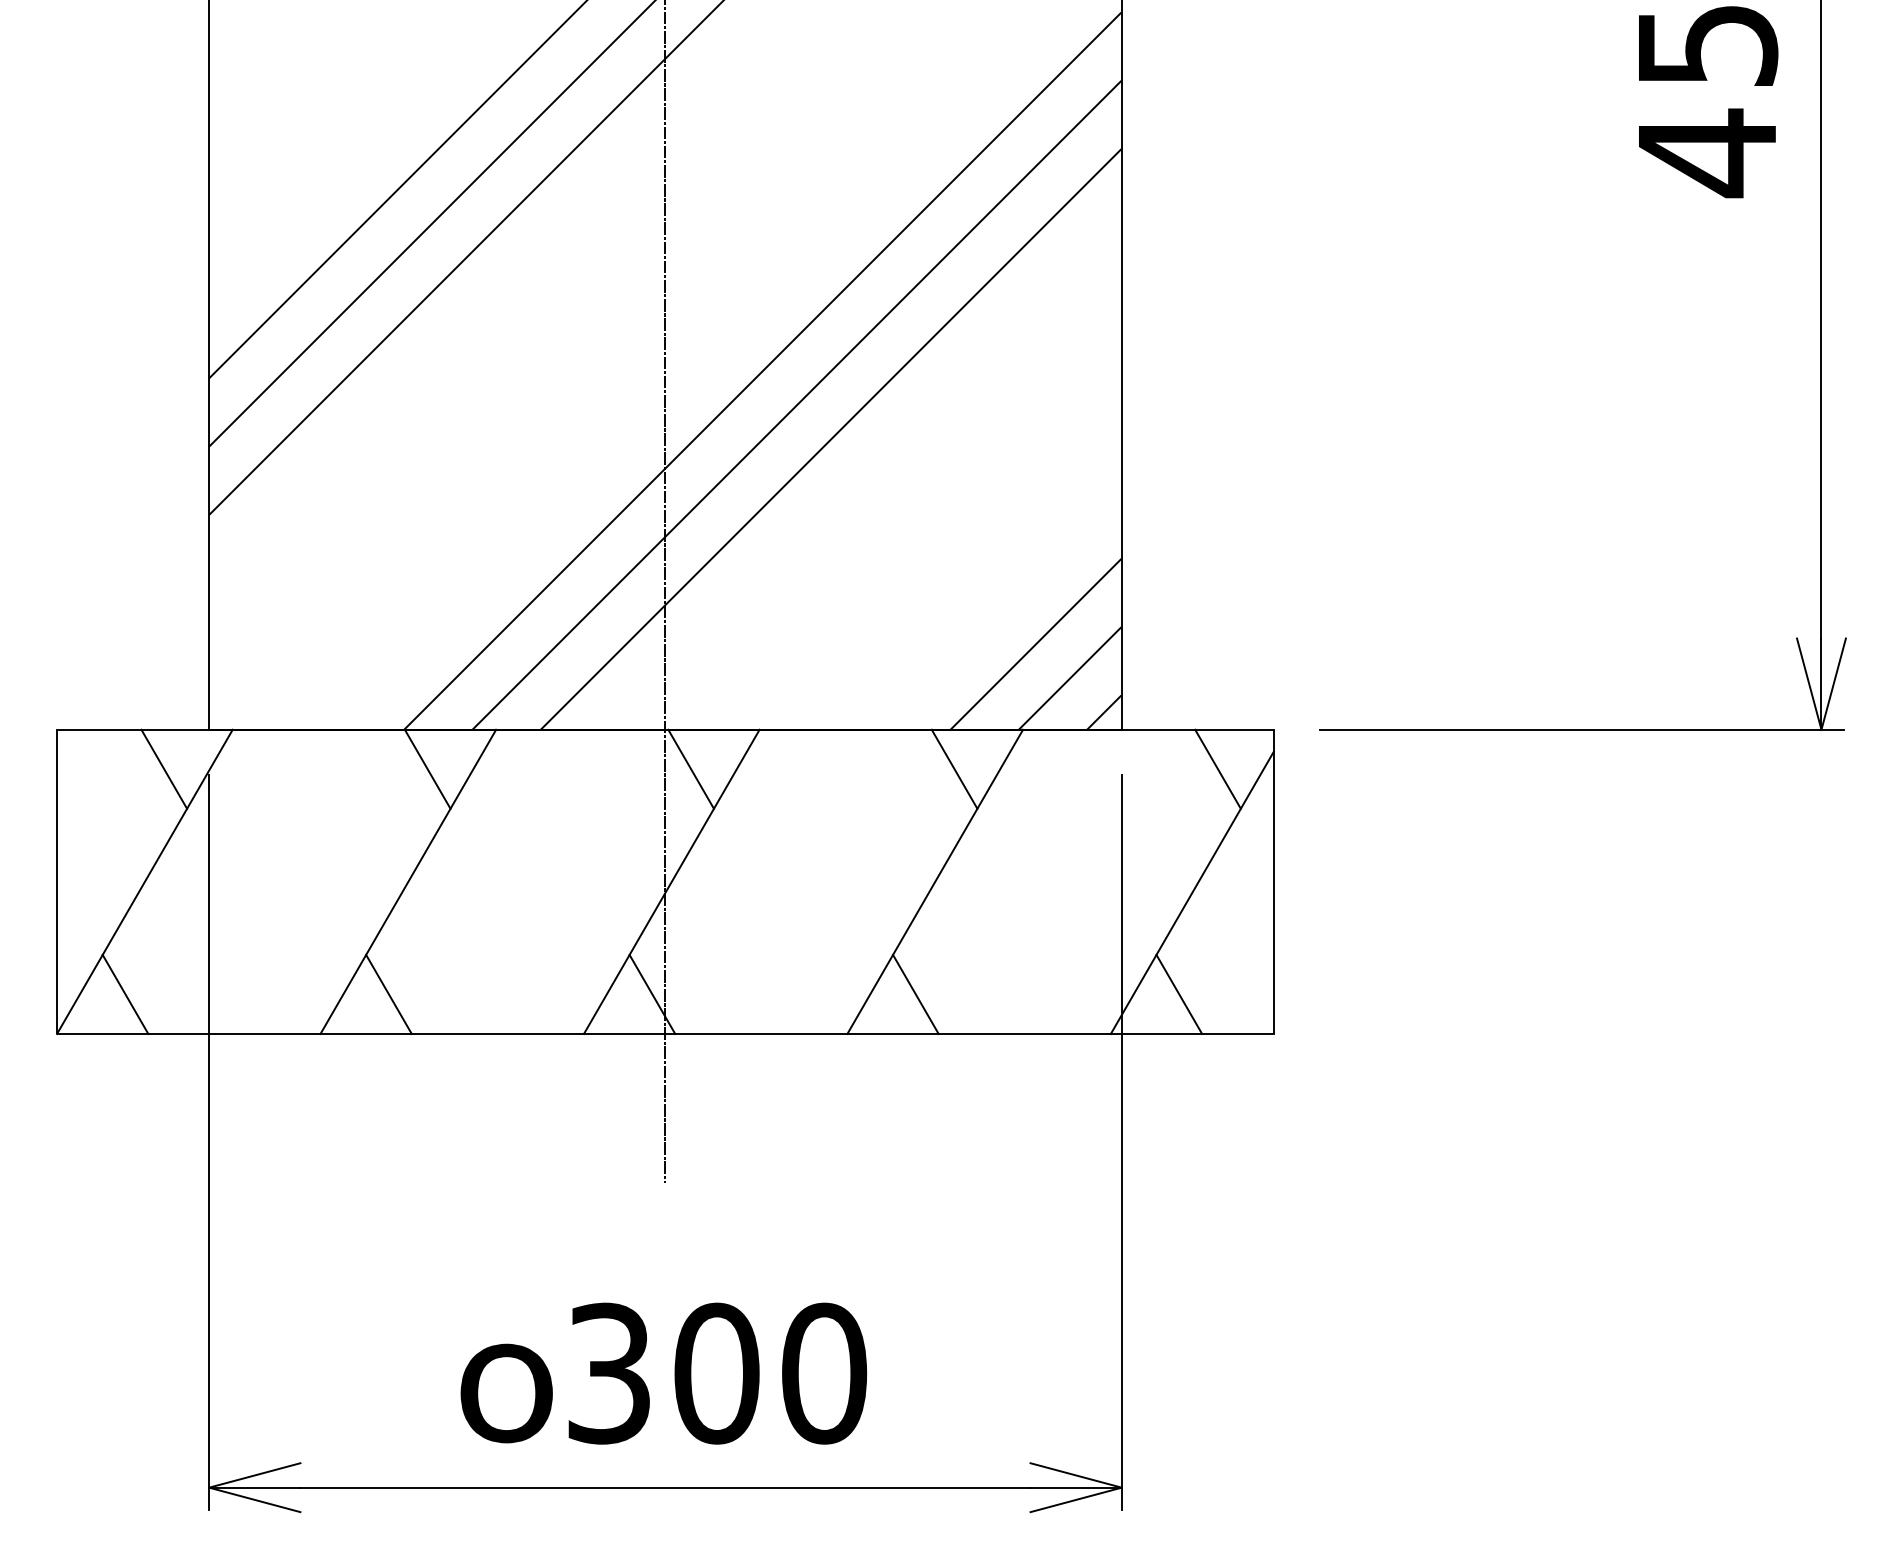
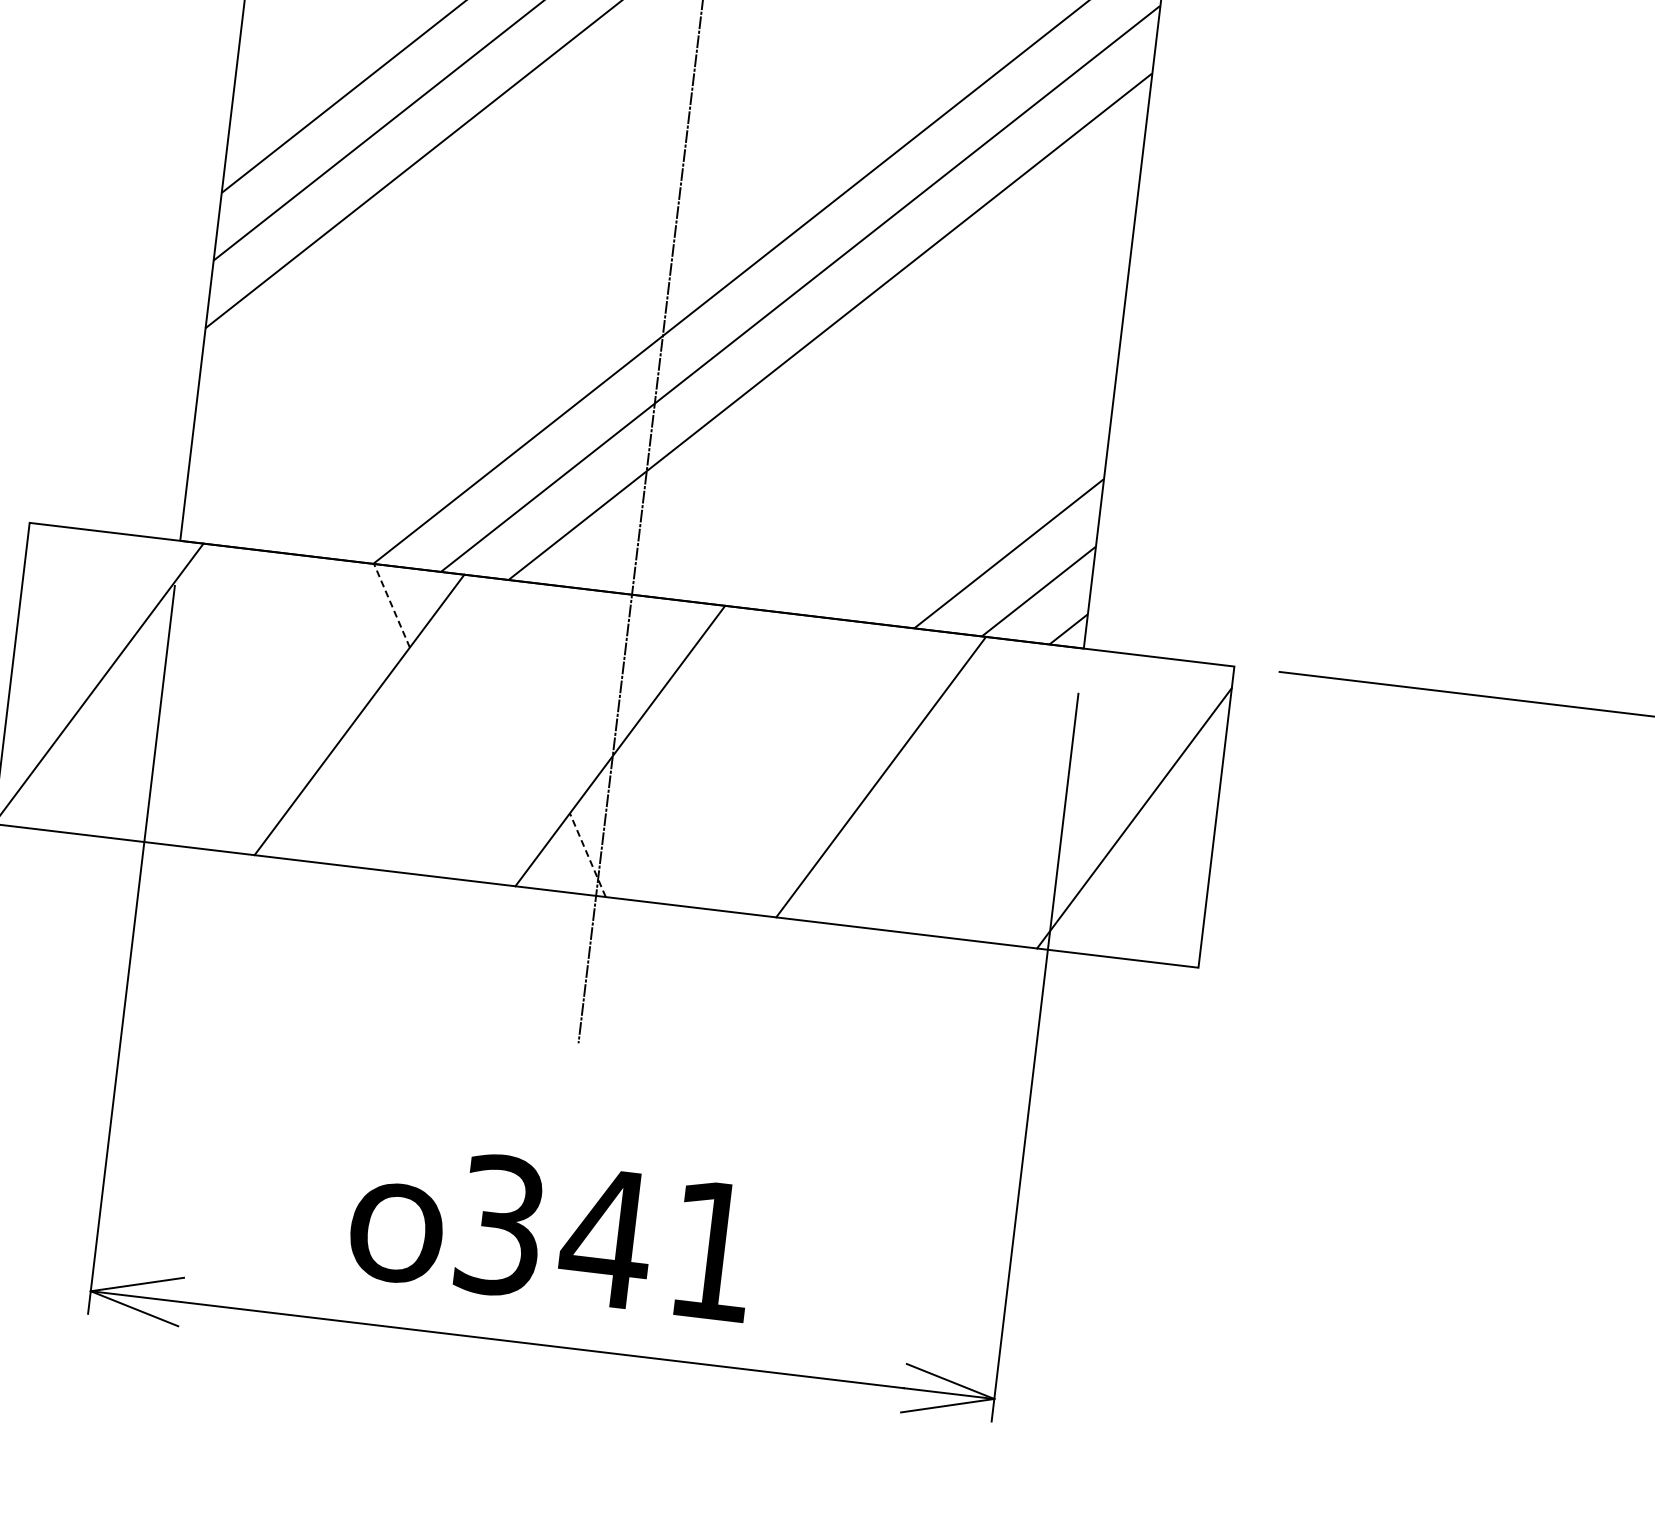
line: (164, 768) -> (131, 573), removed
line: (690, 768) -> (652, 636), removed
line: (954, 768) -> (913, 667), removed
line: (1217, 768) -> (1174, 698), removed
line: (427, 769) -> (391, 605), solid -> dashed
line: (125, 993) -> (66, 792), removed
line: (388, 993) -> (326, 823), removed
line: (915, 993) -> (848, 885), removed
line: (1179, 993) -> (1109, 916), removed
line: (652, 994) -> (587, 855), solid -> dashed
text: (769, 1373) -> (659, 1244), 300 -> 341

